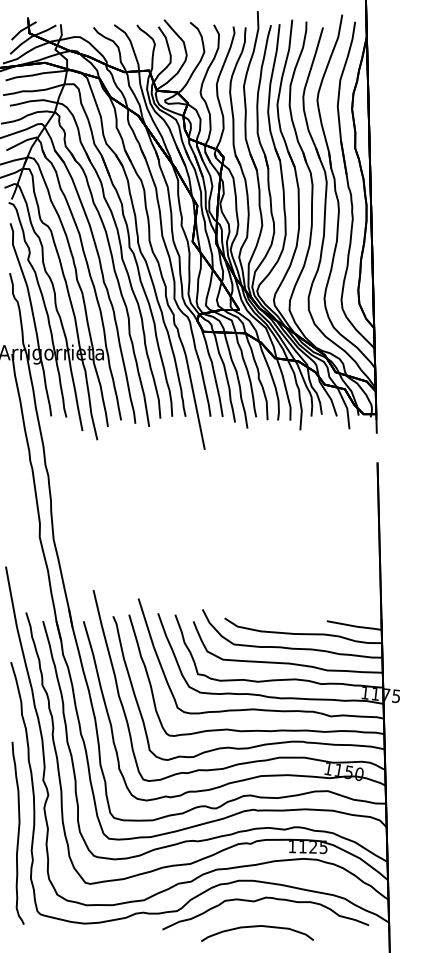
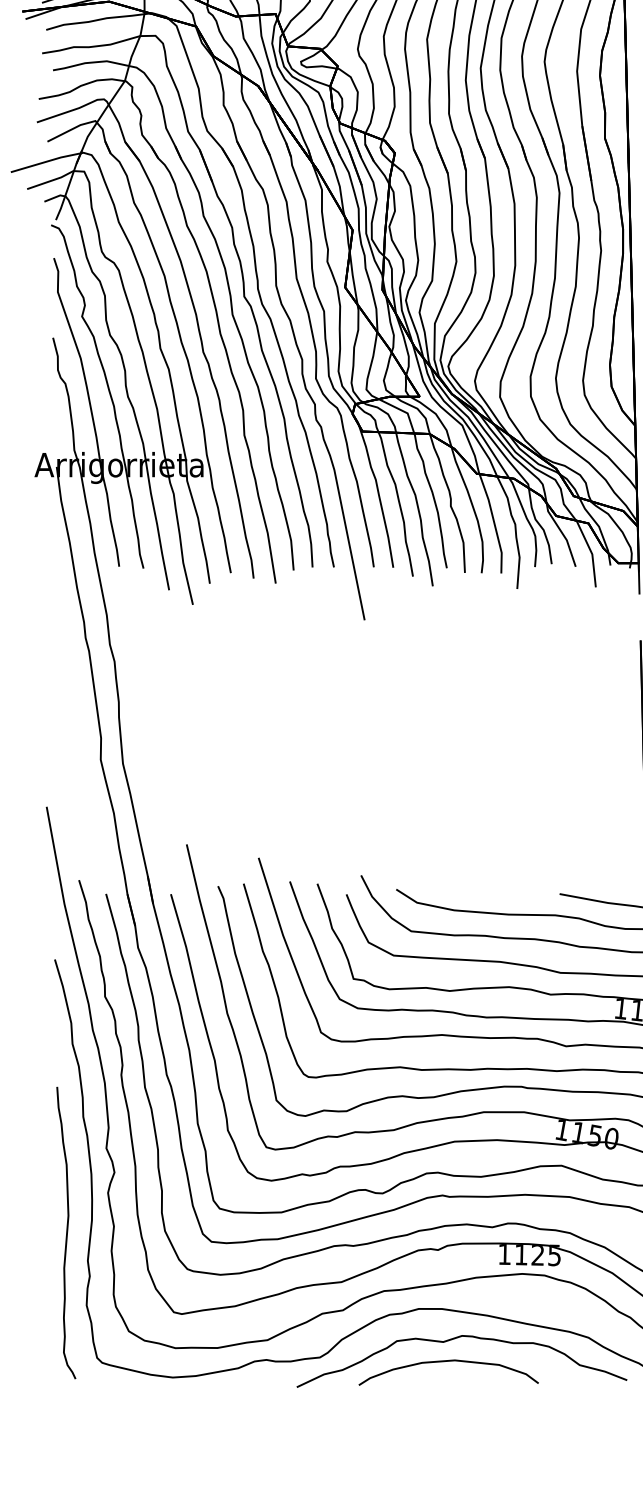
part: (257, 933) -> (448, 1372), moved

